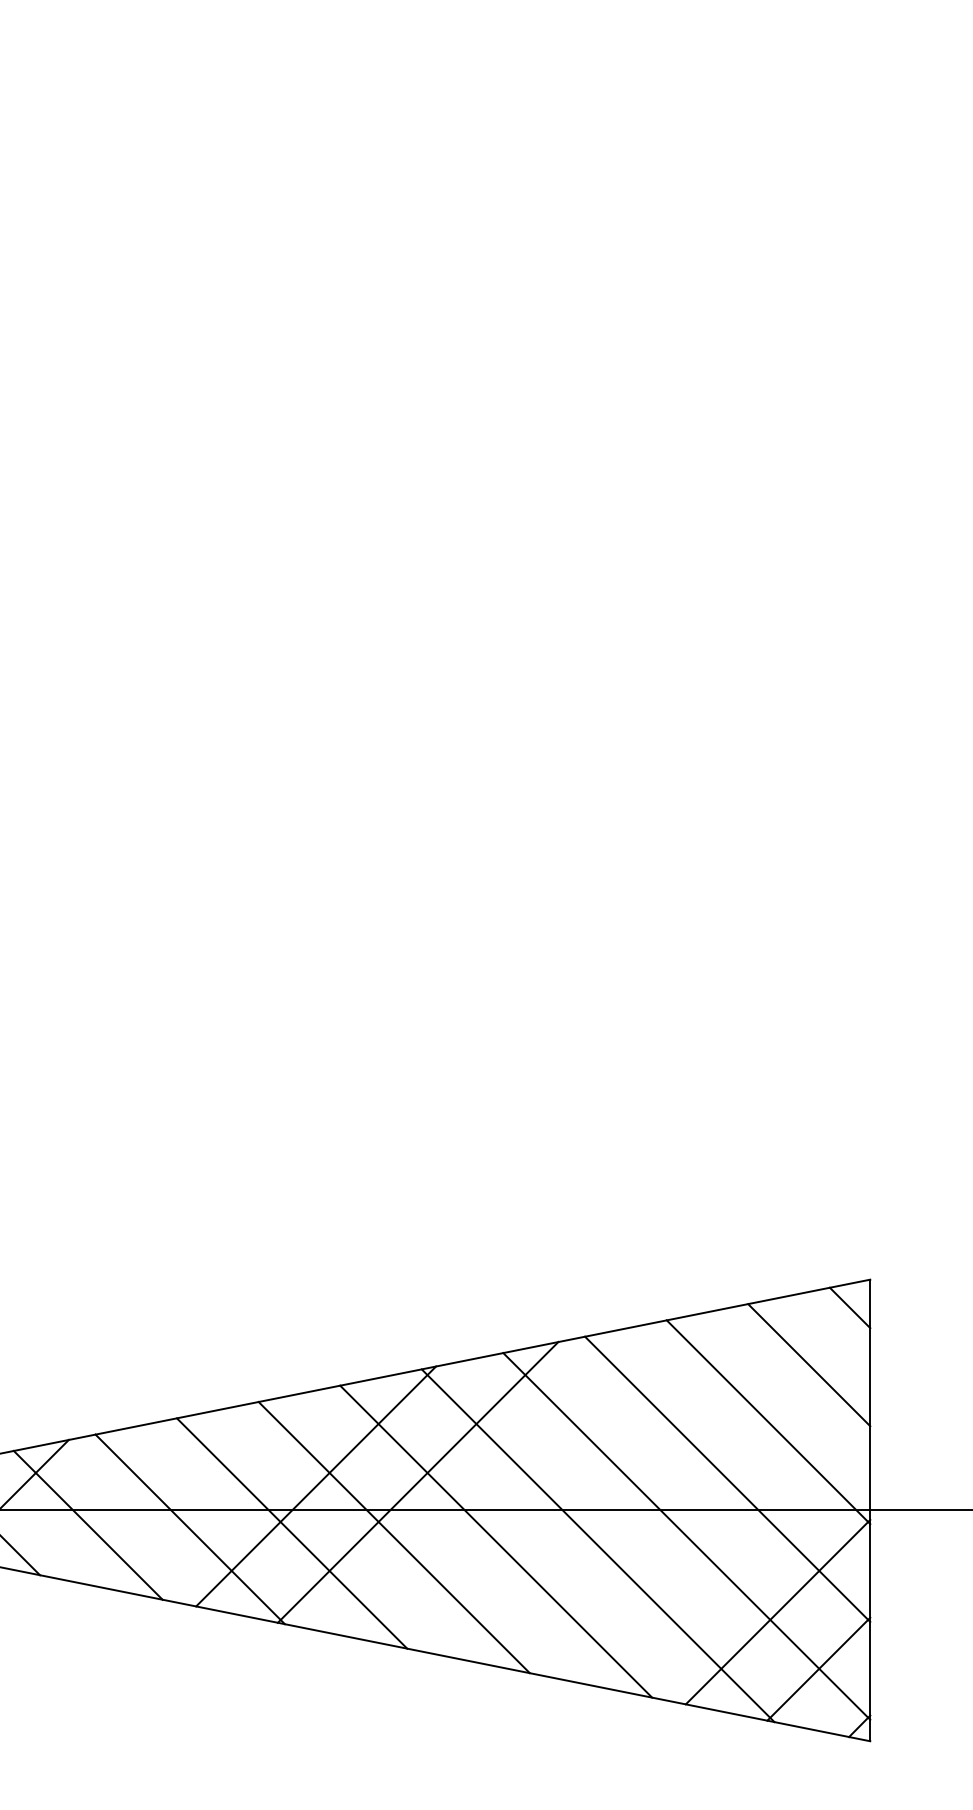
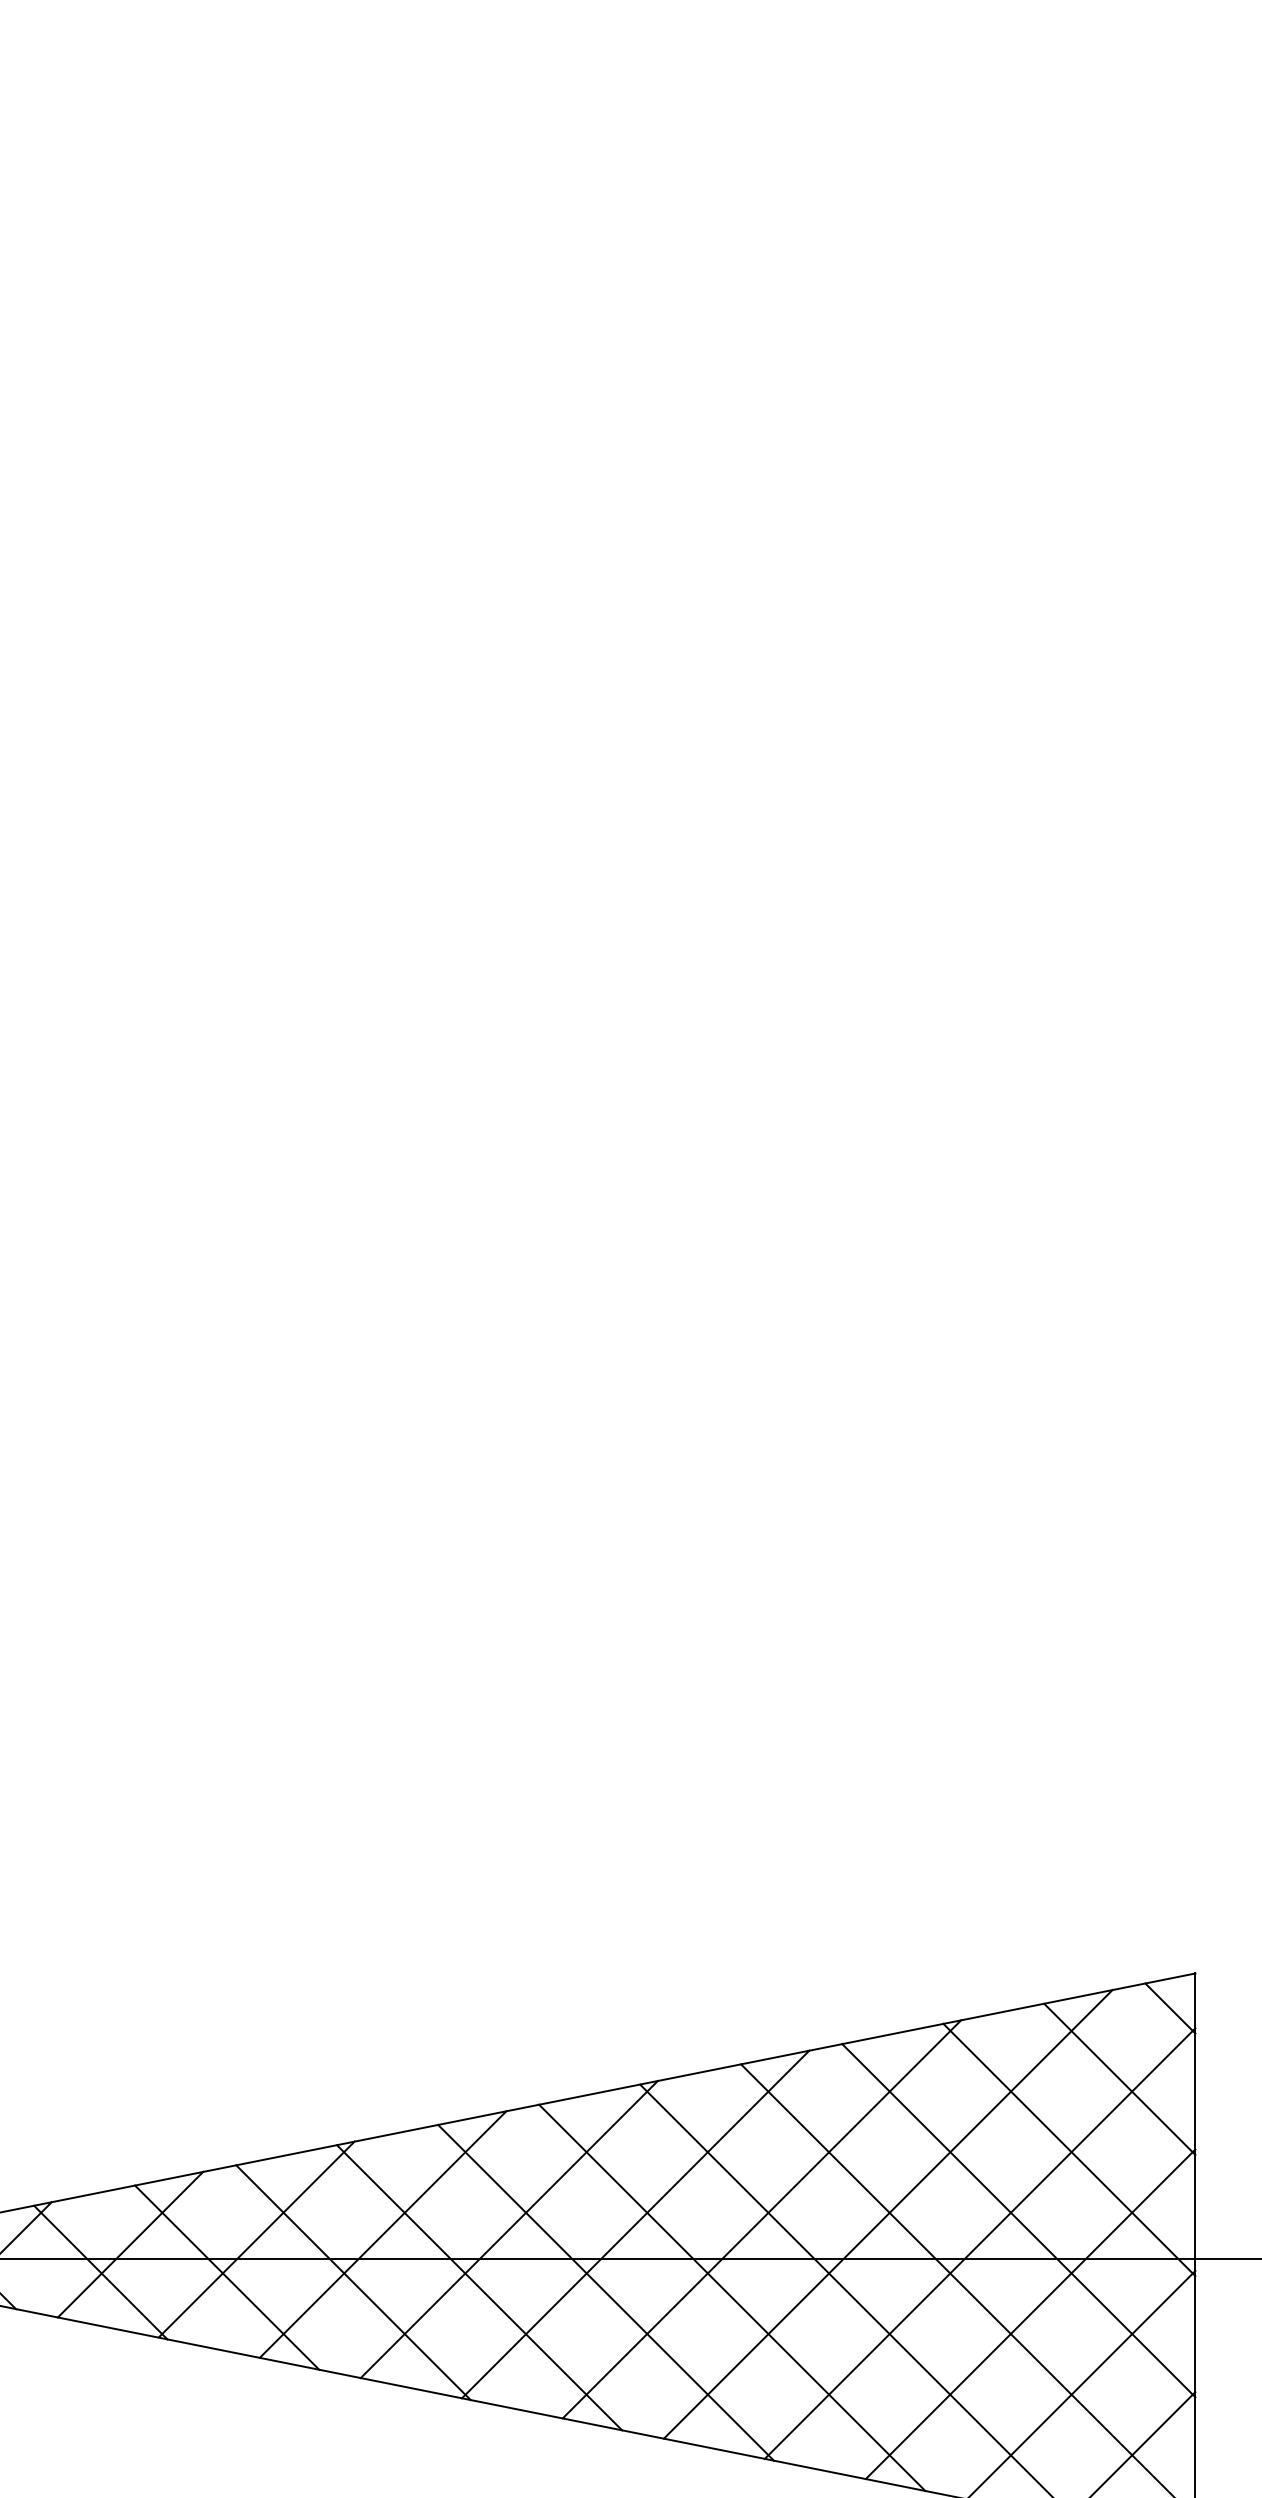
line: (621, 1474) -> (887, 2214), added
line: (519, 1478) -> (761, 2219), added
line: (213, 1490) -> (382, 2234), added
line: (111, 1494) -> (256, 2239), added
line: (695, 1497) -> (979, 2243), added
line: (737, 1554) -> (1030, 2313), added

